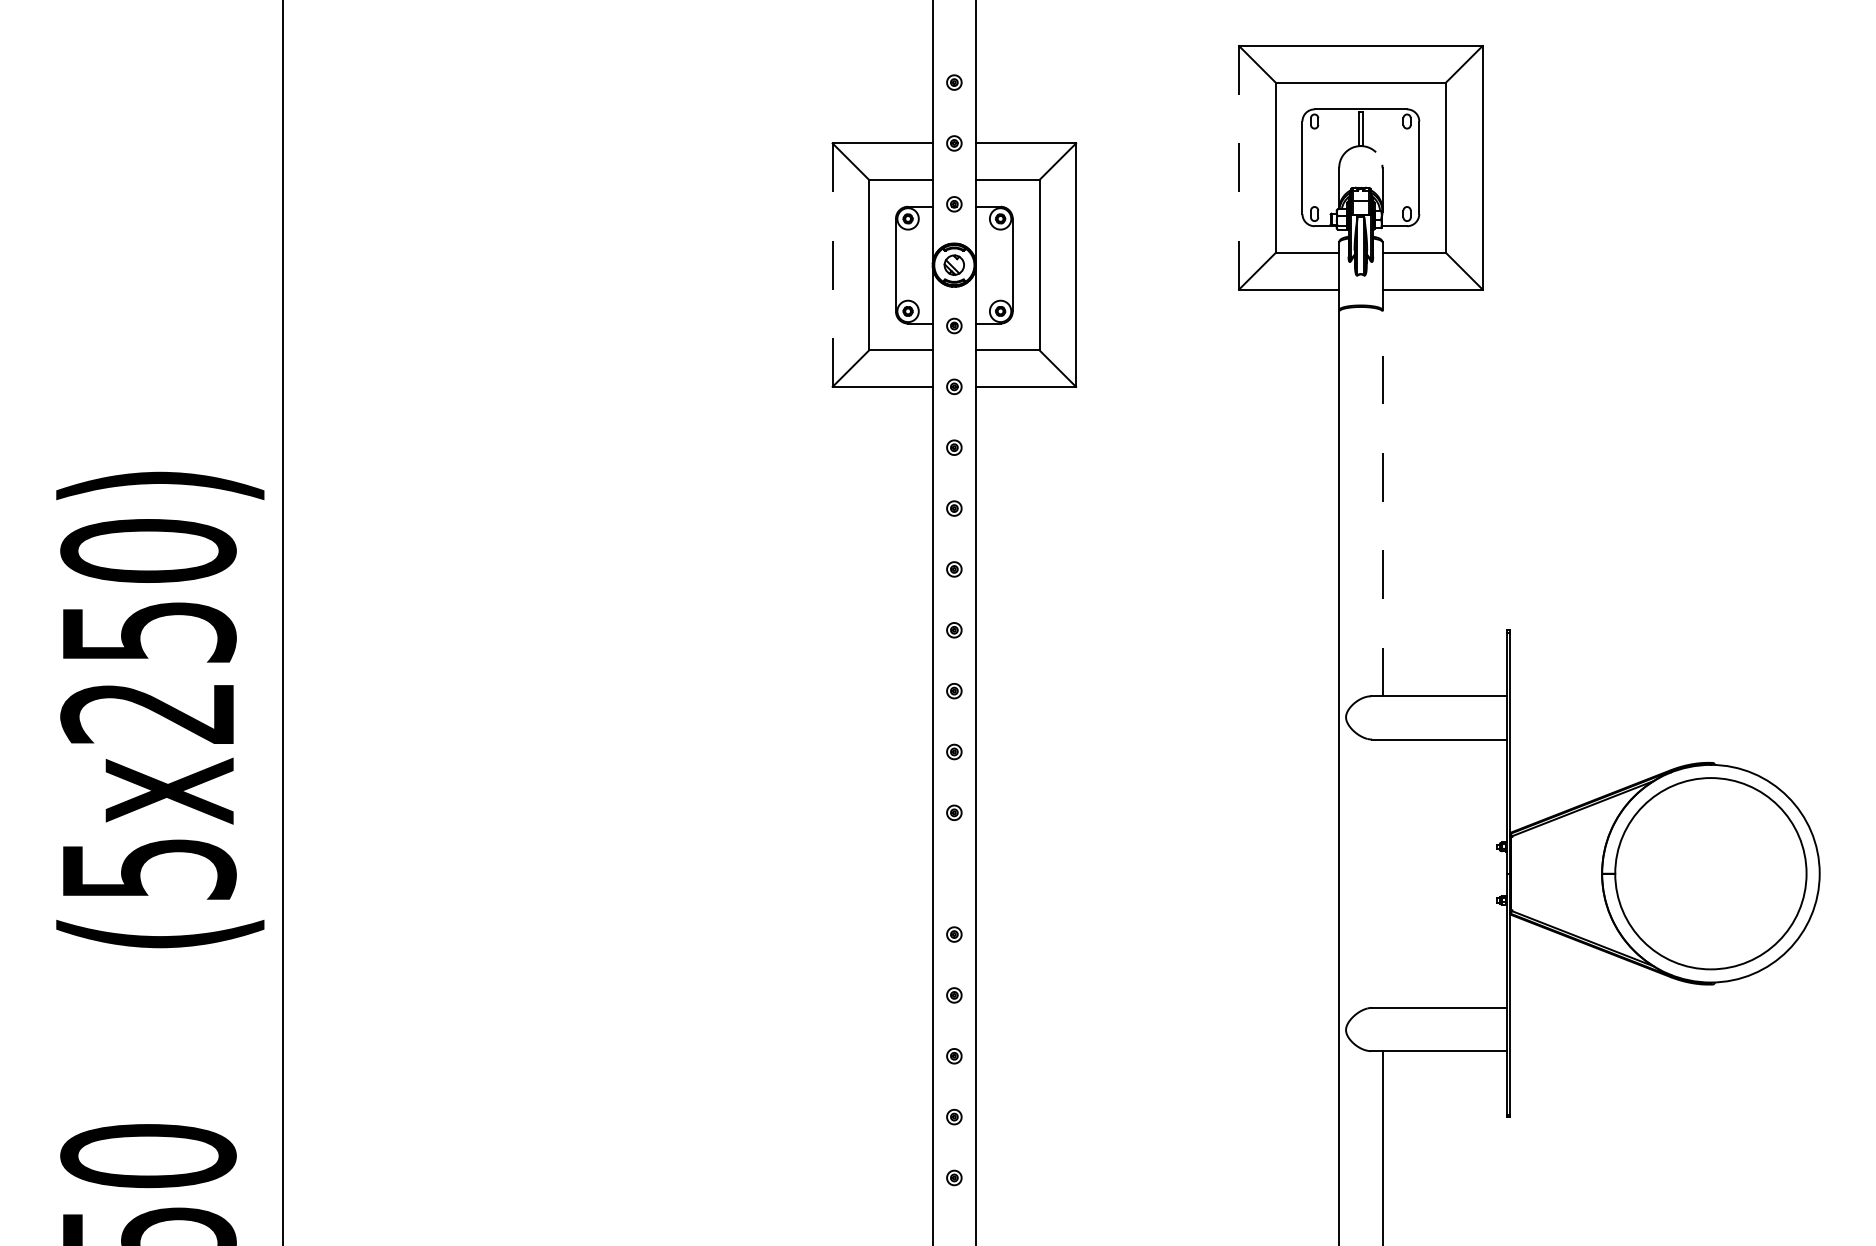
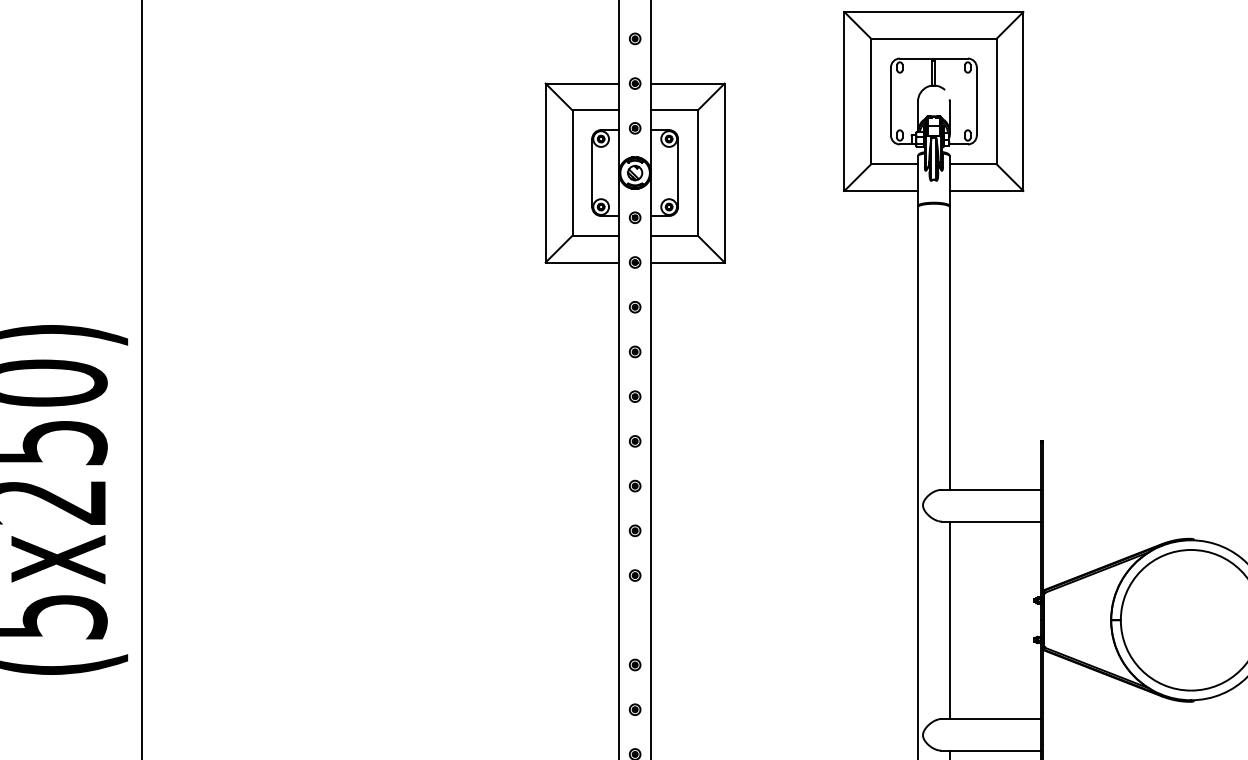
line: (1239, 167) -> (844, 101), dashed -> solid
line: (832, 265) -> (545, 173), dashed -> solid
line: (1382, 503) -> (949, 348), dashed -> solid
line: (1382, 873) -> (949, 620), added

